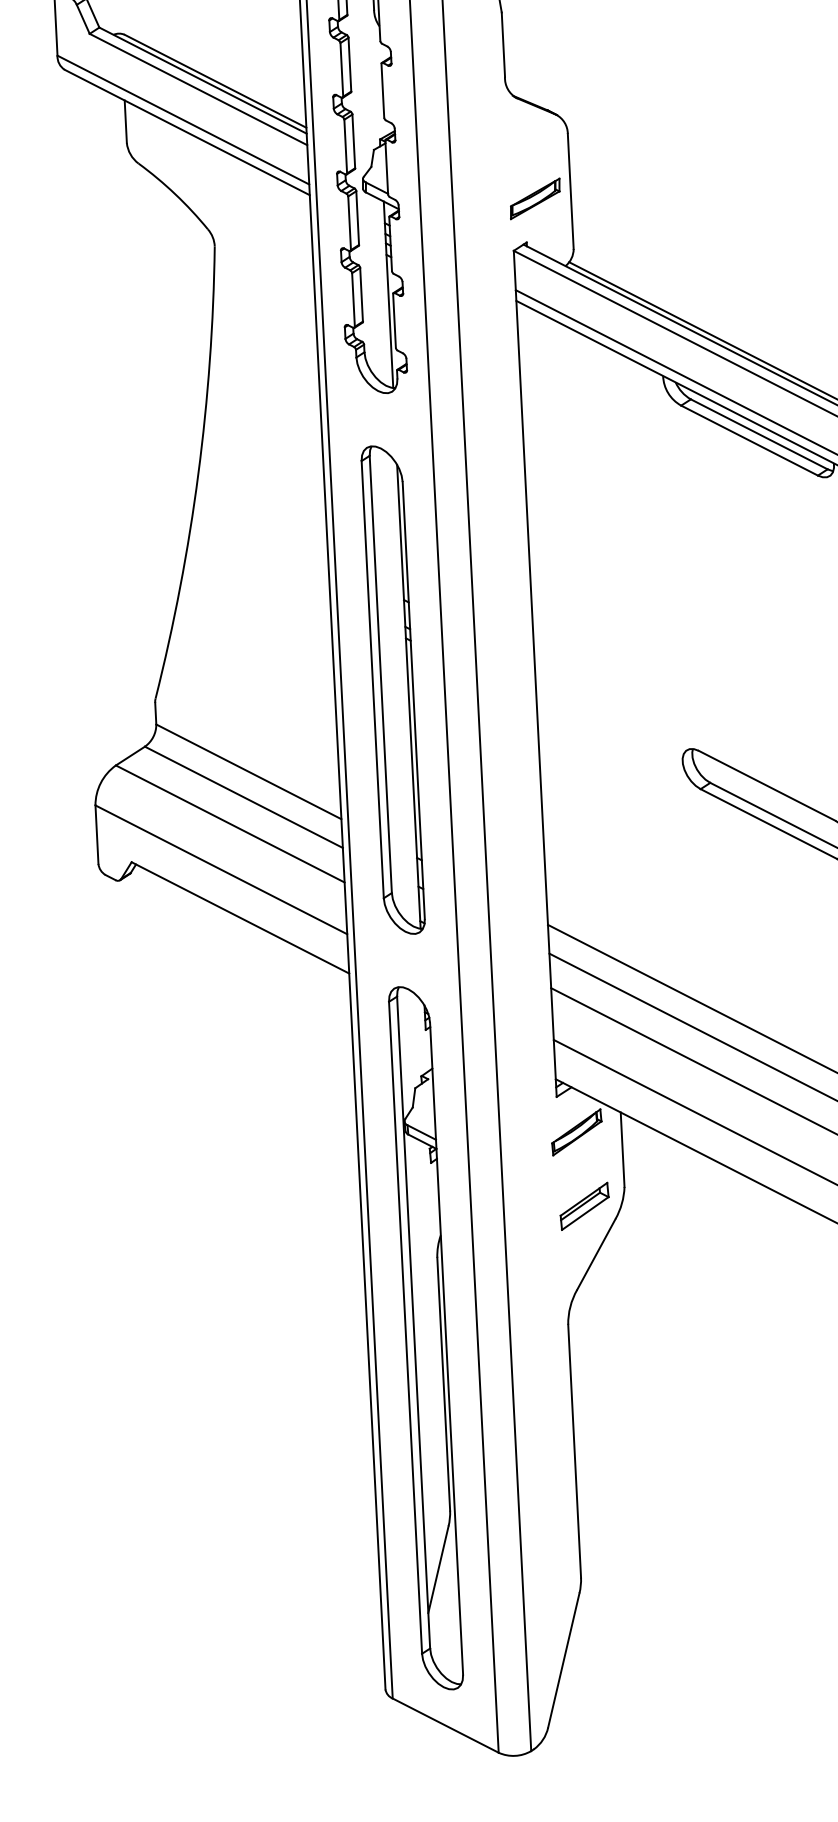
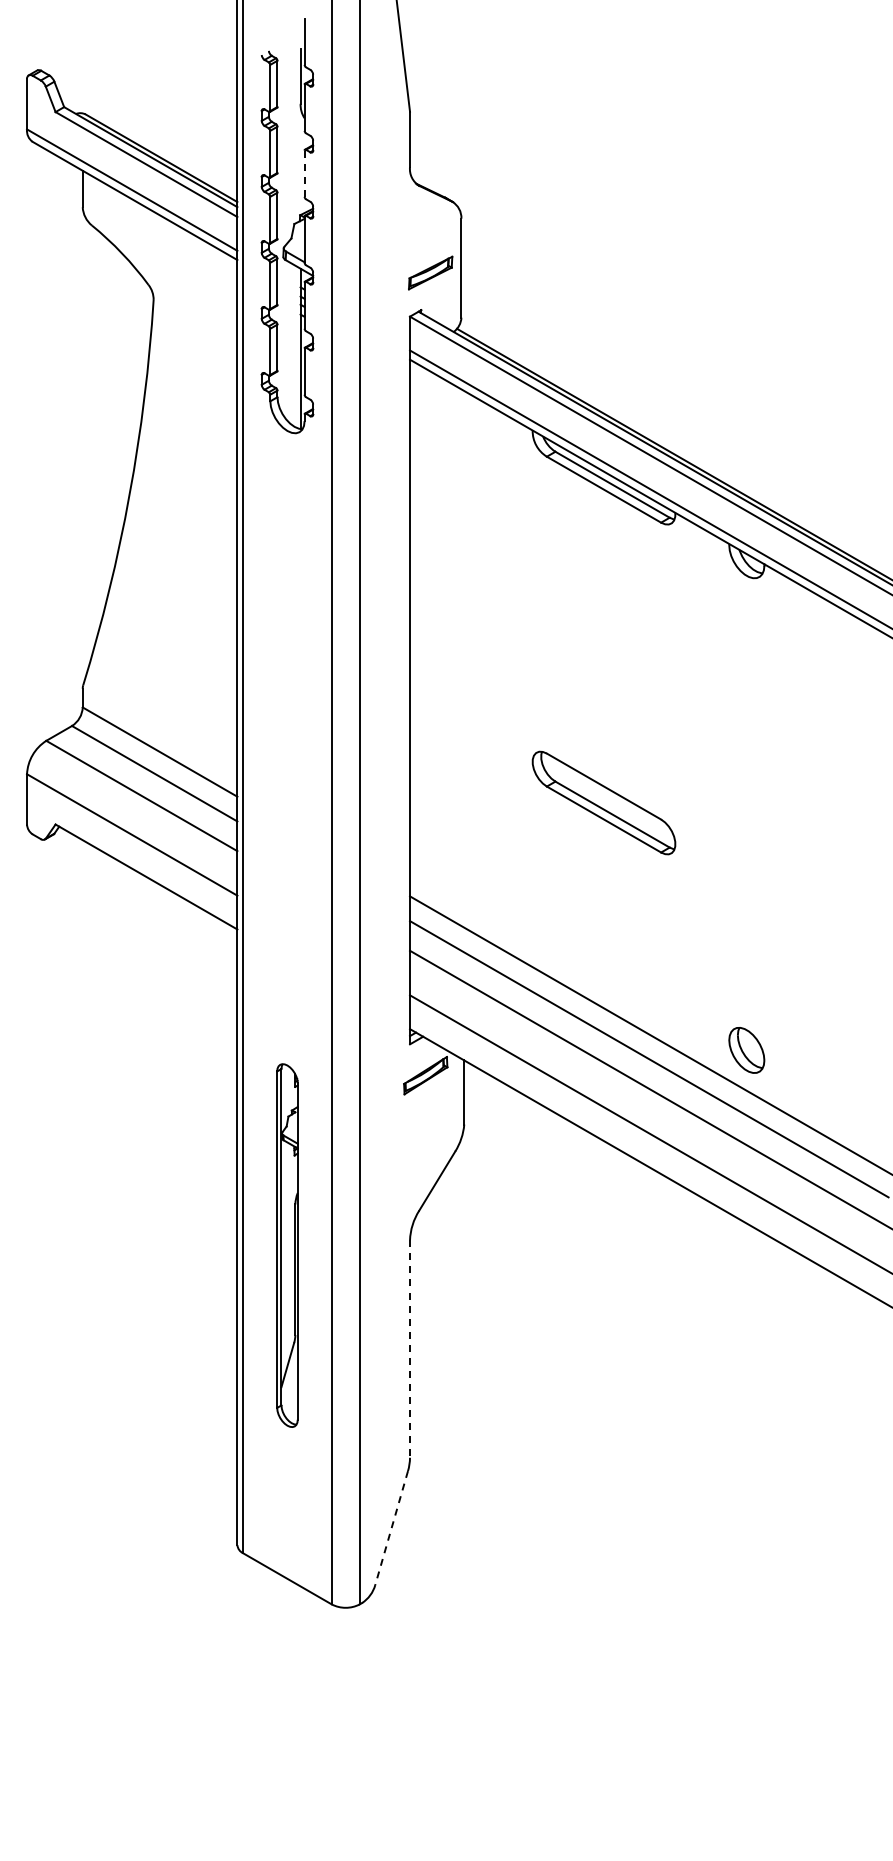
line: (382, 90) -> (304, 173), solid -> dashed
part: (393, 690) -> (287, 688), removed
part: (584, 1206) -> (429, 1139), removed
part: (426, 1338) -> (287, 1245), size x0.6
line: (575, 1451) -> (410, 1349), solid -> dashed
line: (563, 1660) -> (391, 1528), solid -> dashed

